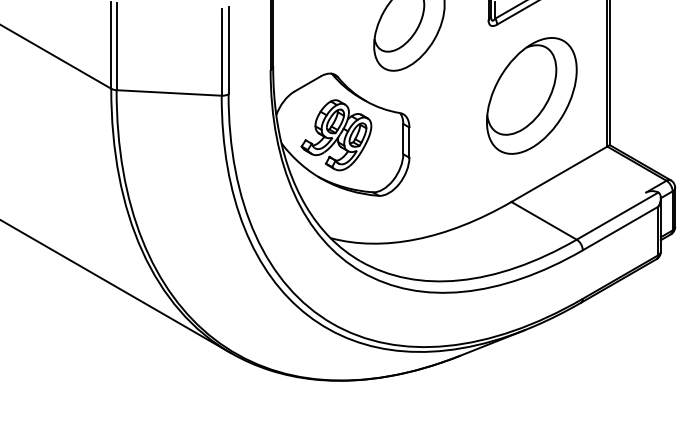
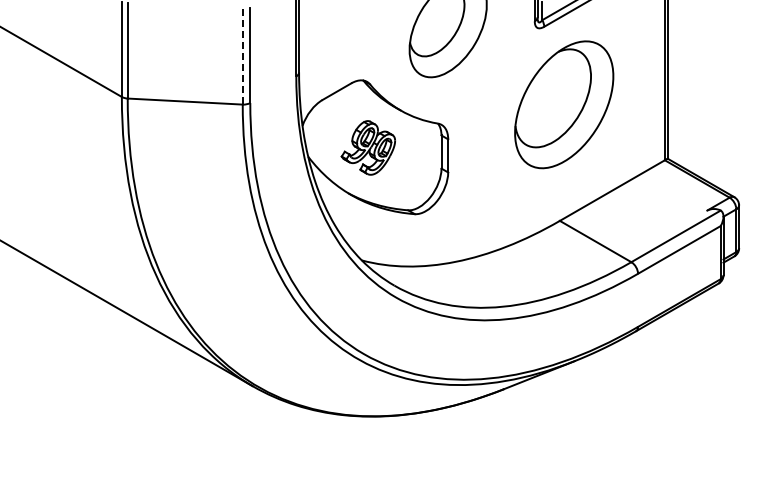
line: (221, 51) -> (242, 56), solid -> dashed
part: (532, 95) -> (564, 104), moved
part: (336, 134) -> (368, 147), size x0.7

